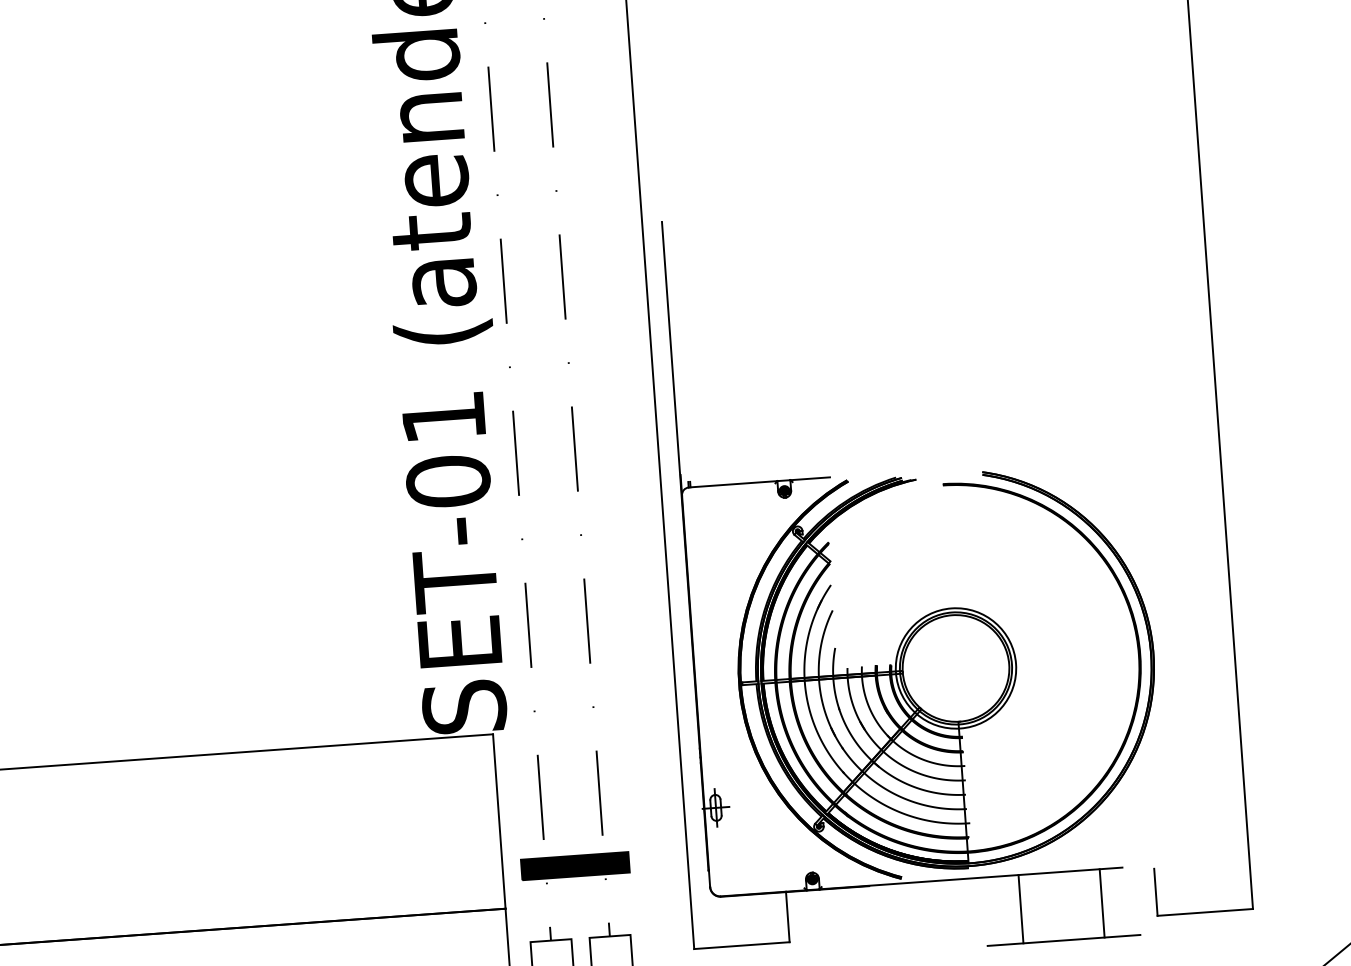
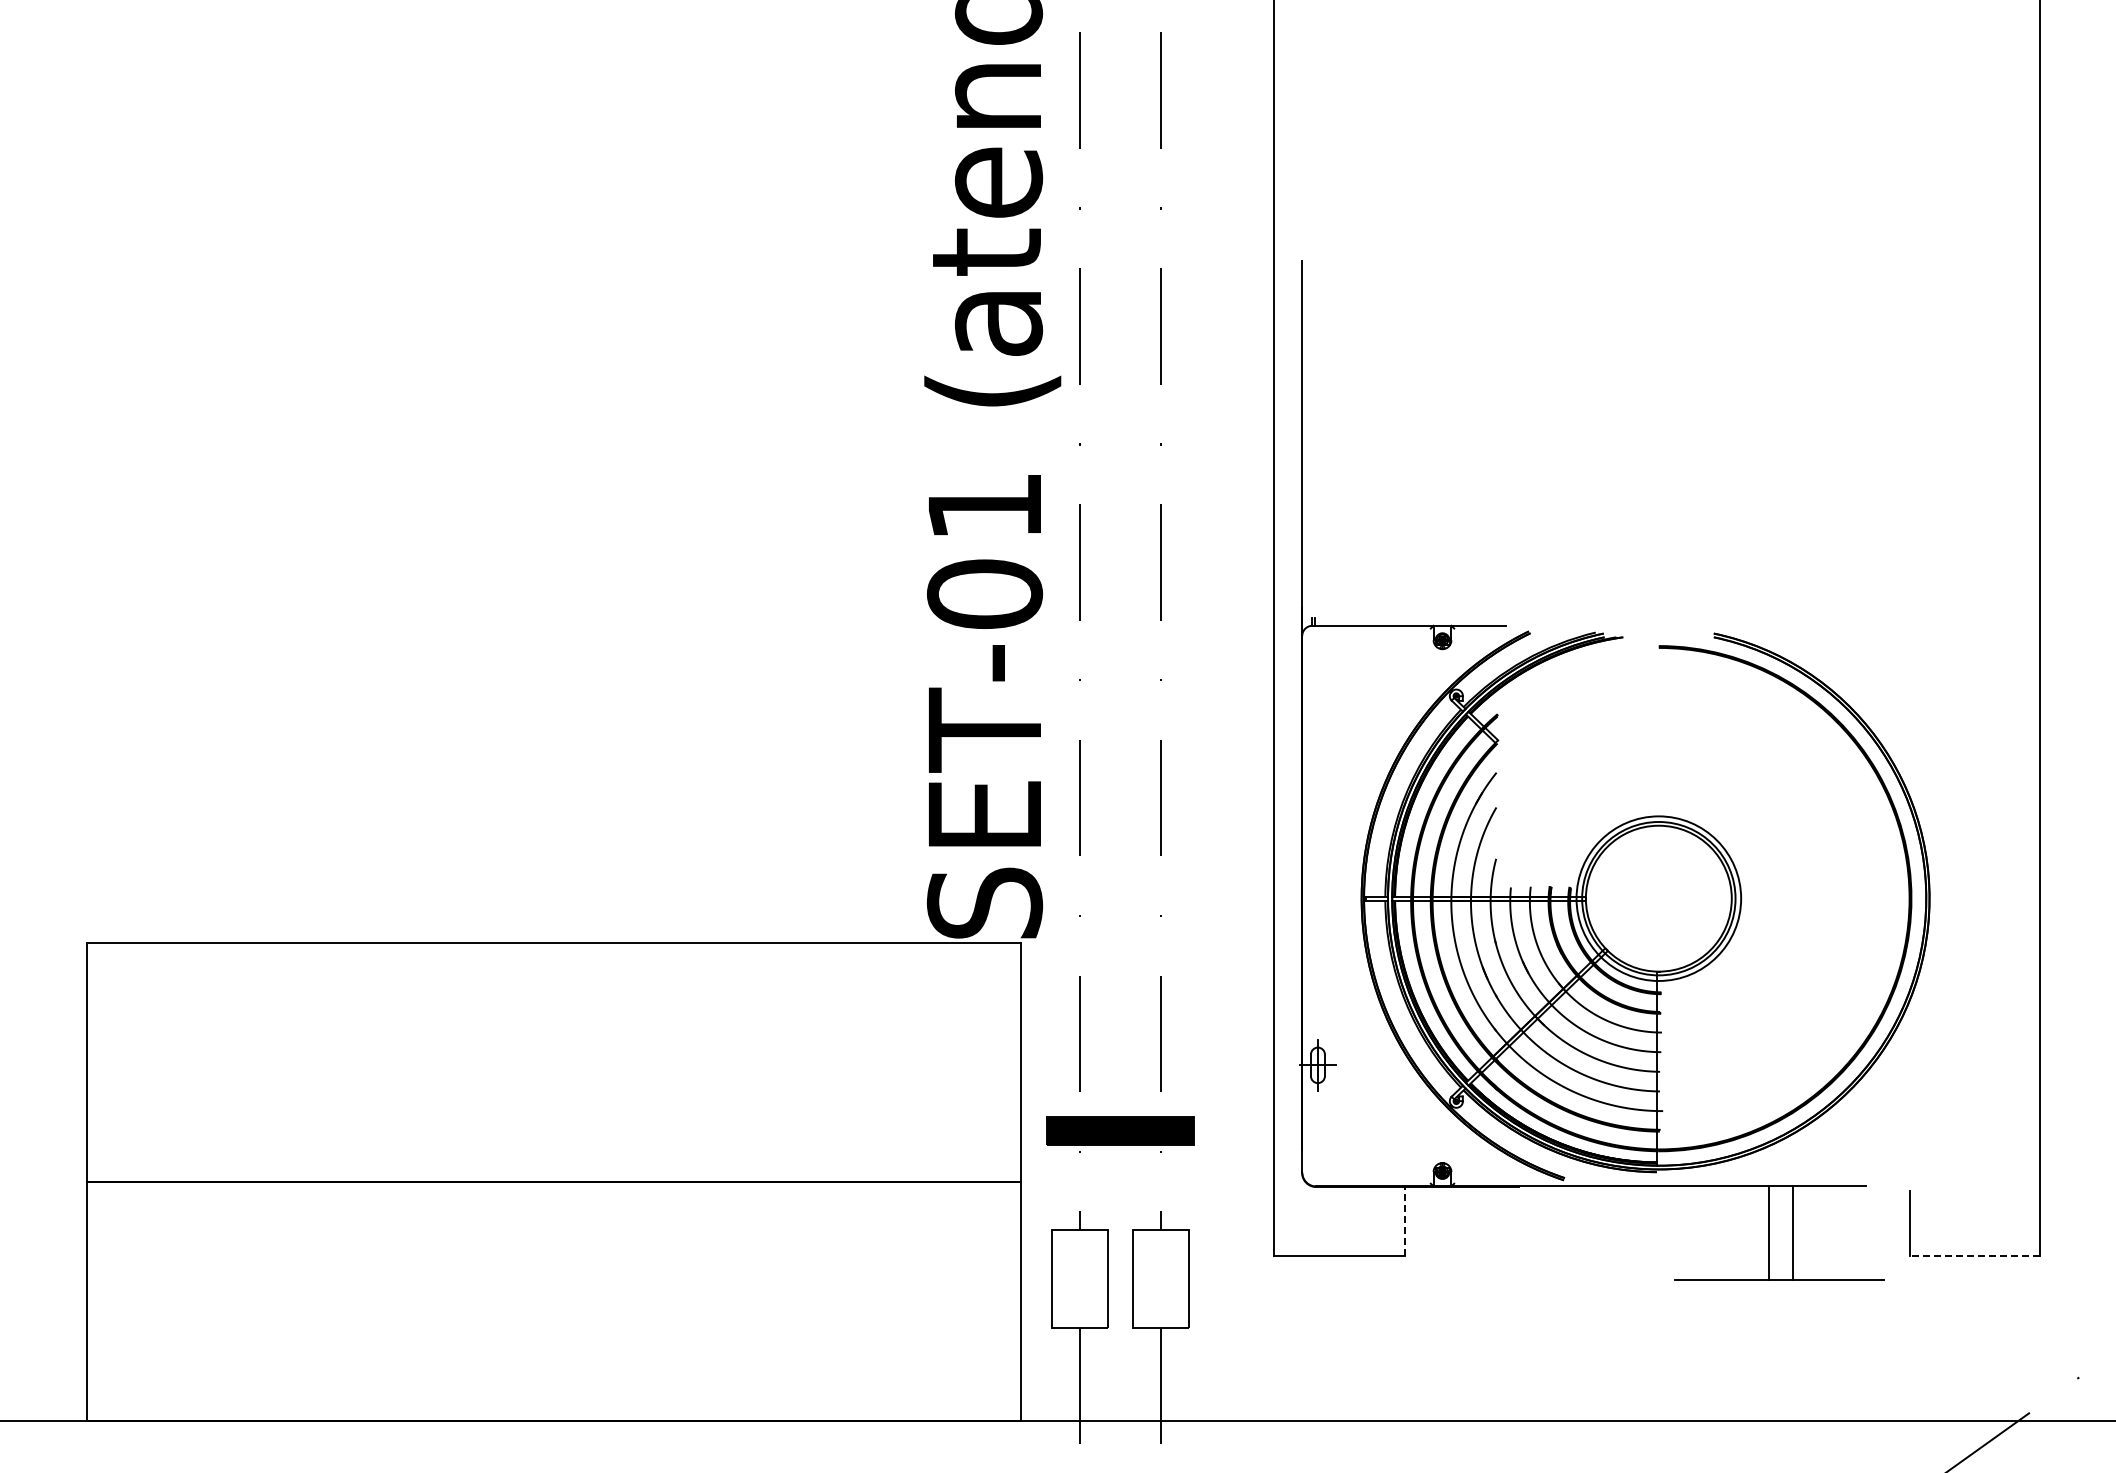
line: (1102, 903) -> (1769, 1233), moved
line: (1020, 909) -> (1792, 1233), moved
line: (1204, 912) -> (1974, 1255), solid -> dashed
line: (788, 917) -> (1405, 1221), solid -> dashed

